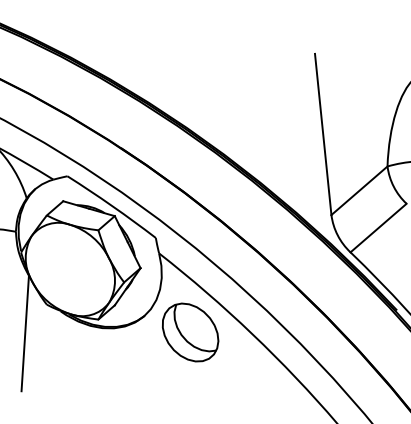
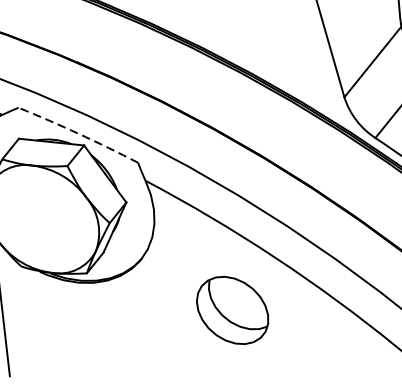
arc: (112, 206) -> (79, 134), solid -> dashed
part: (190, 332) -> (232, 310), moved

